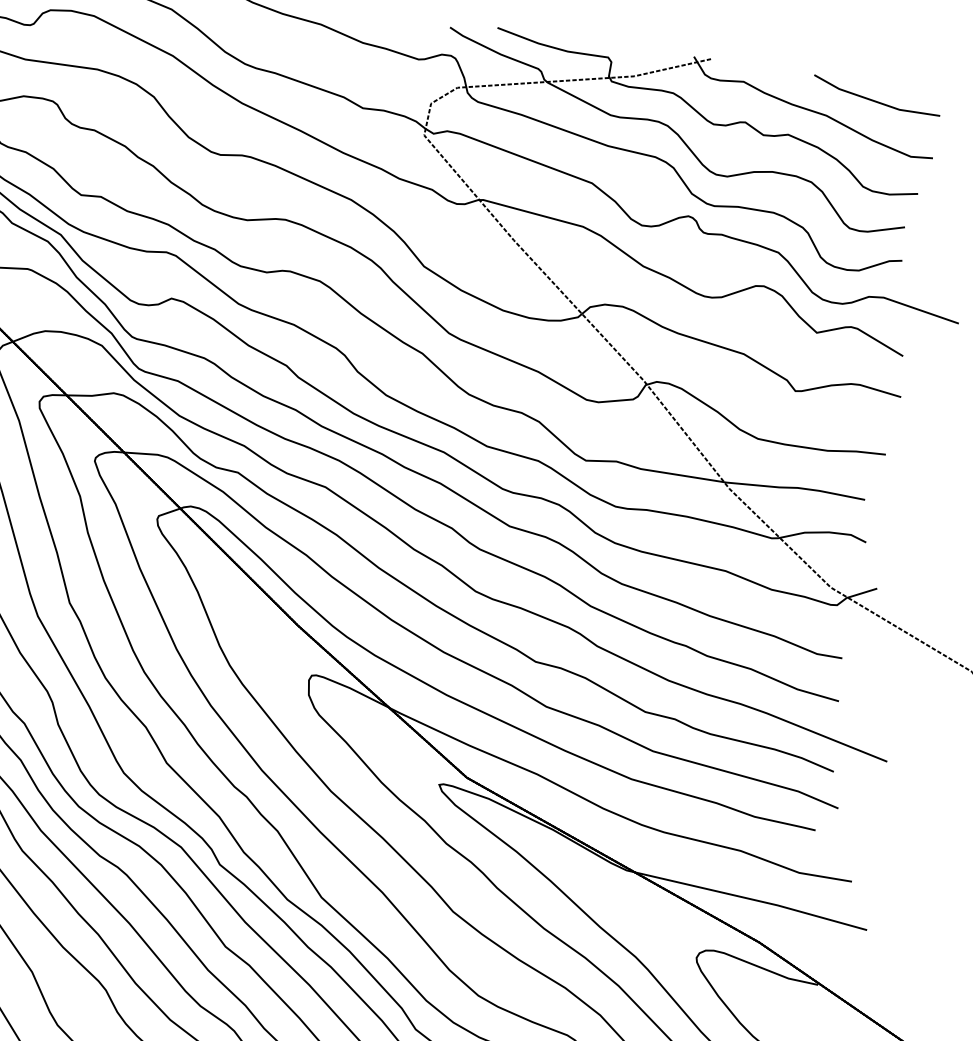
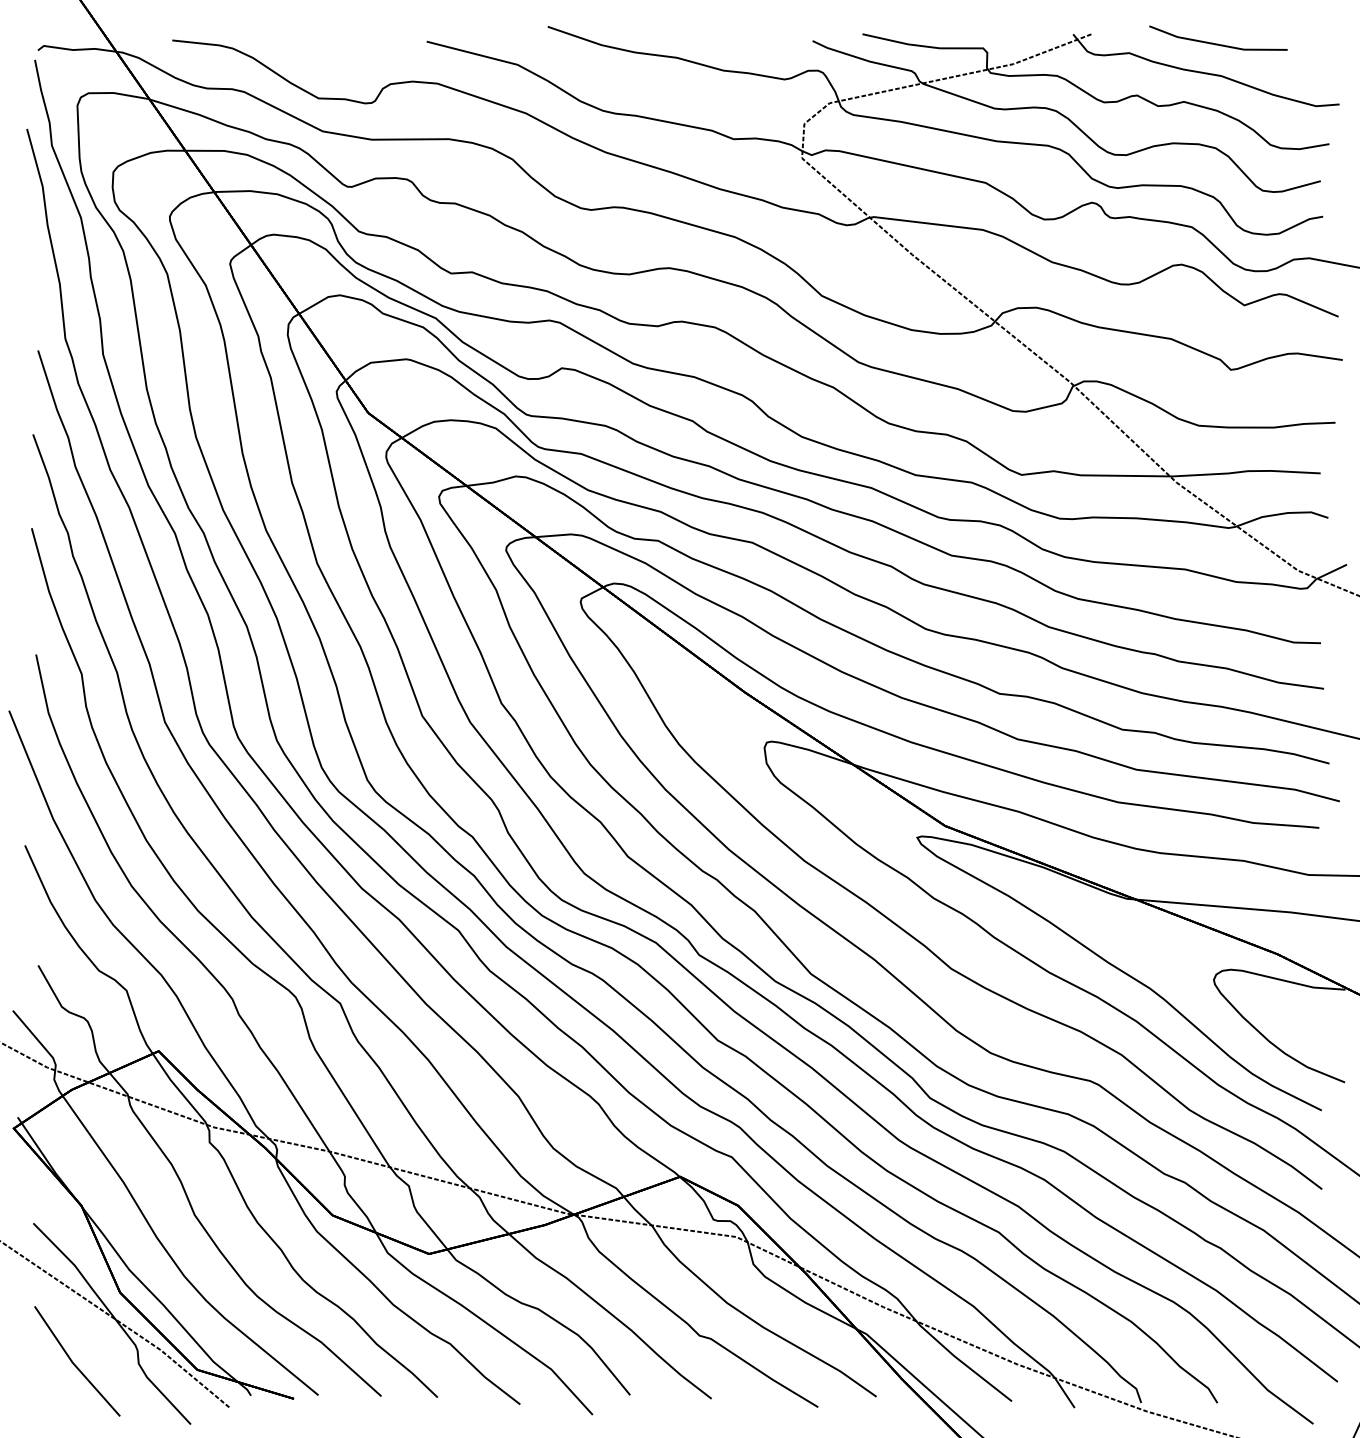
line: (876, 100) -> (1218, 43), moved

